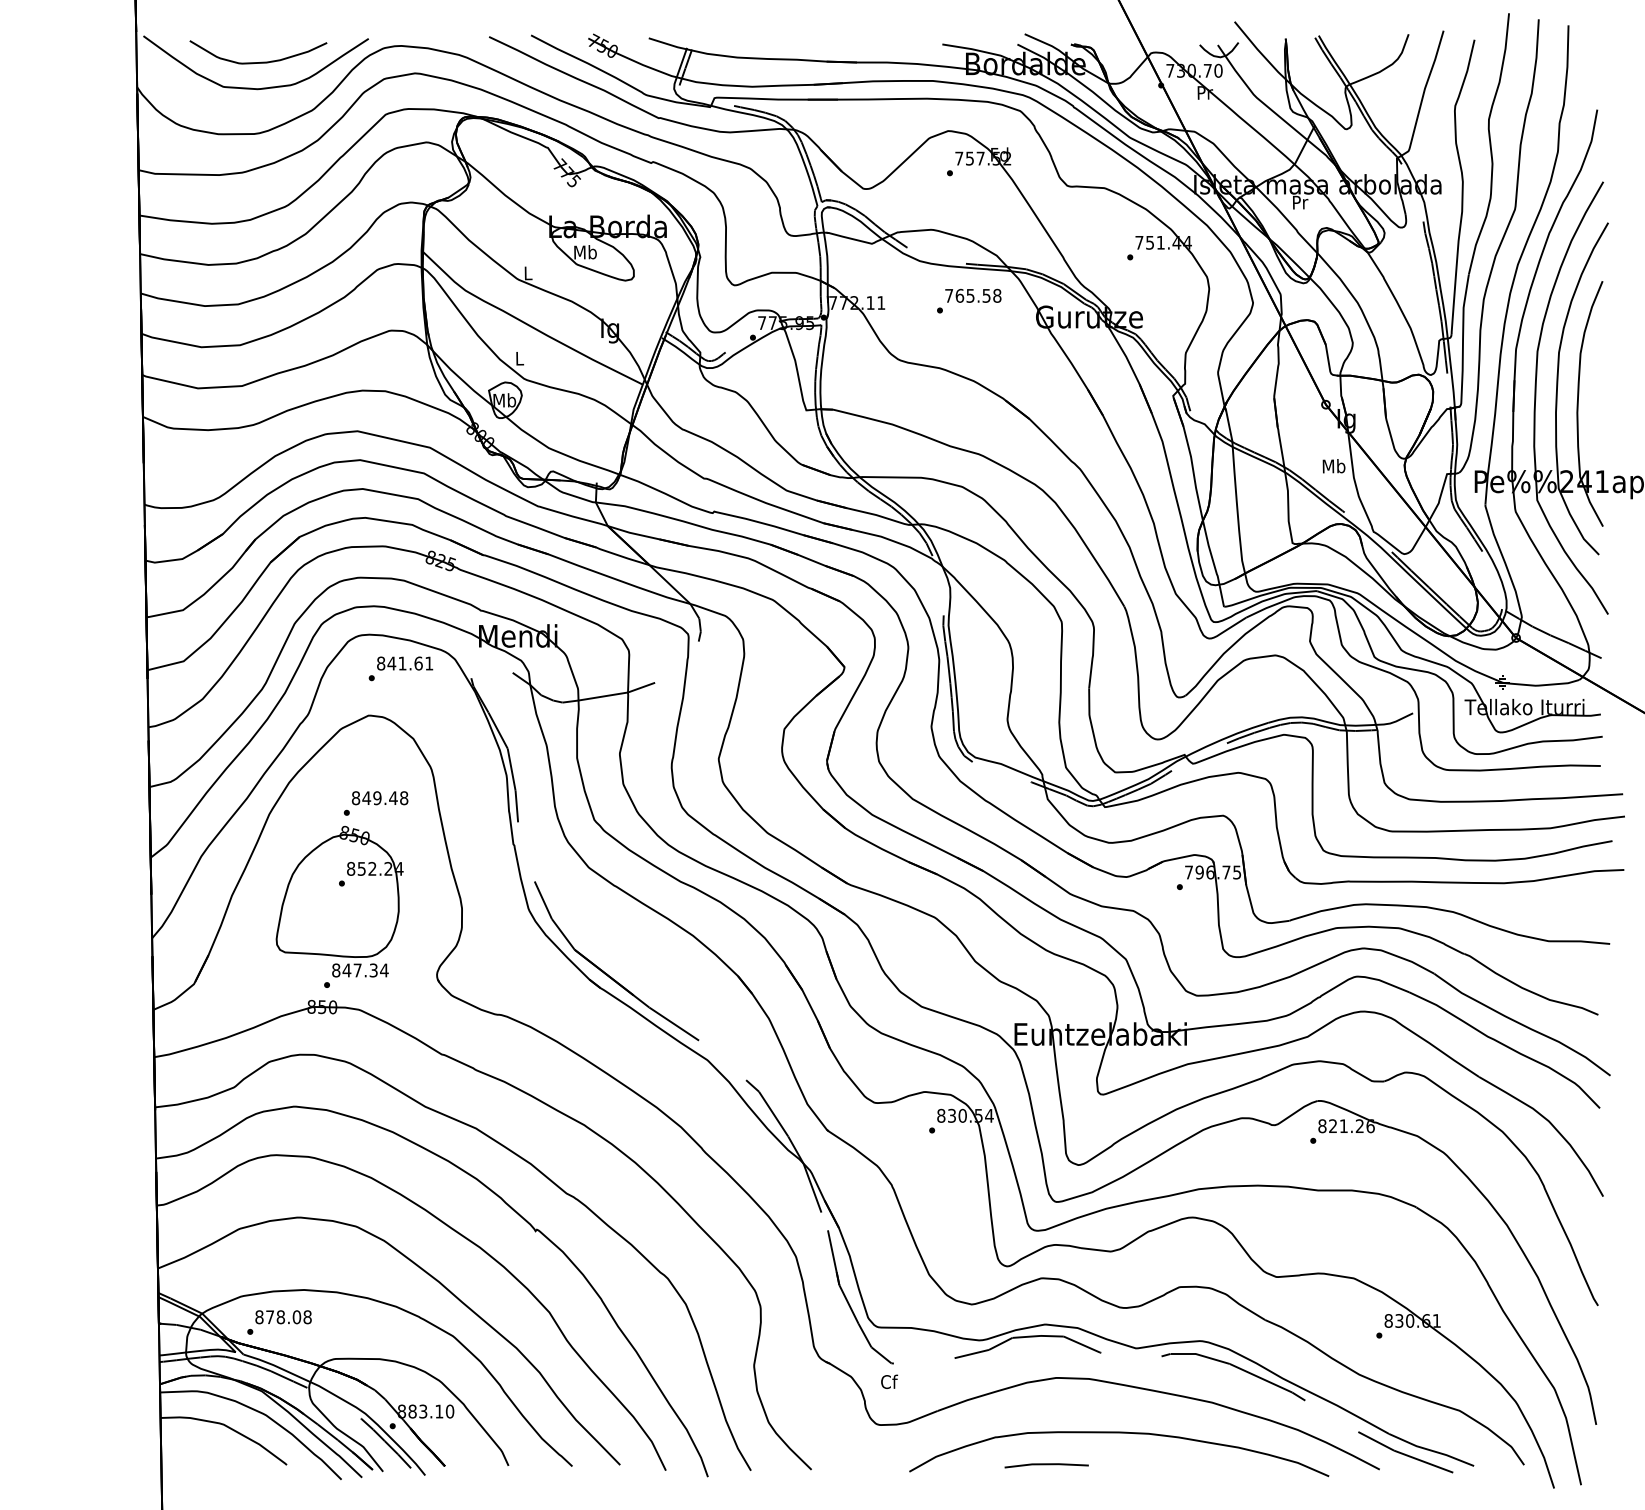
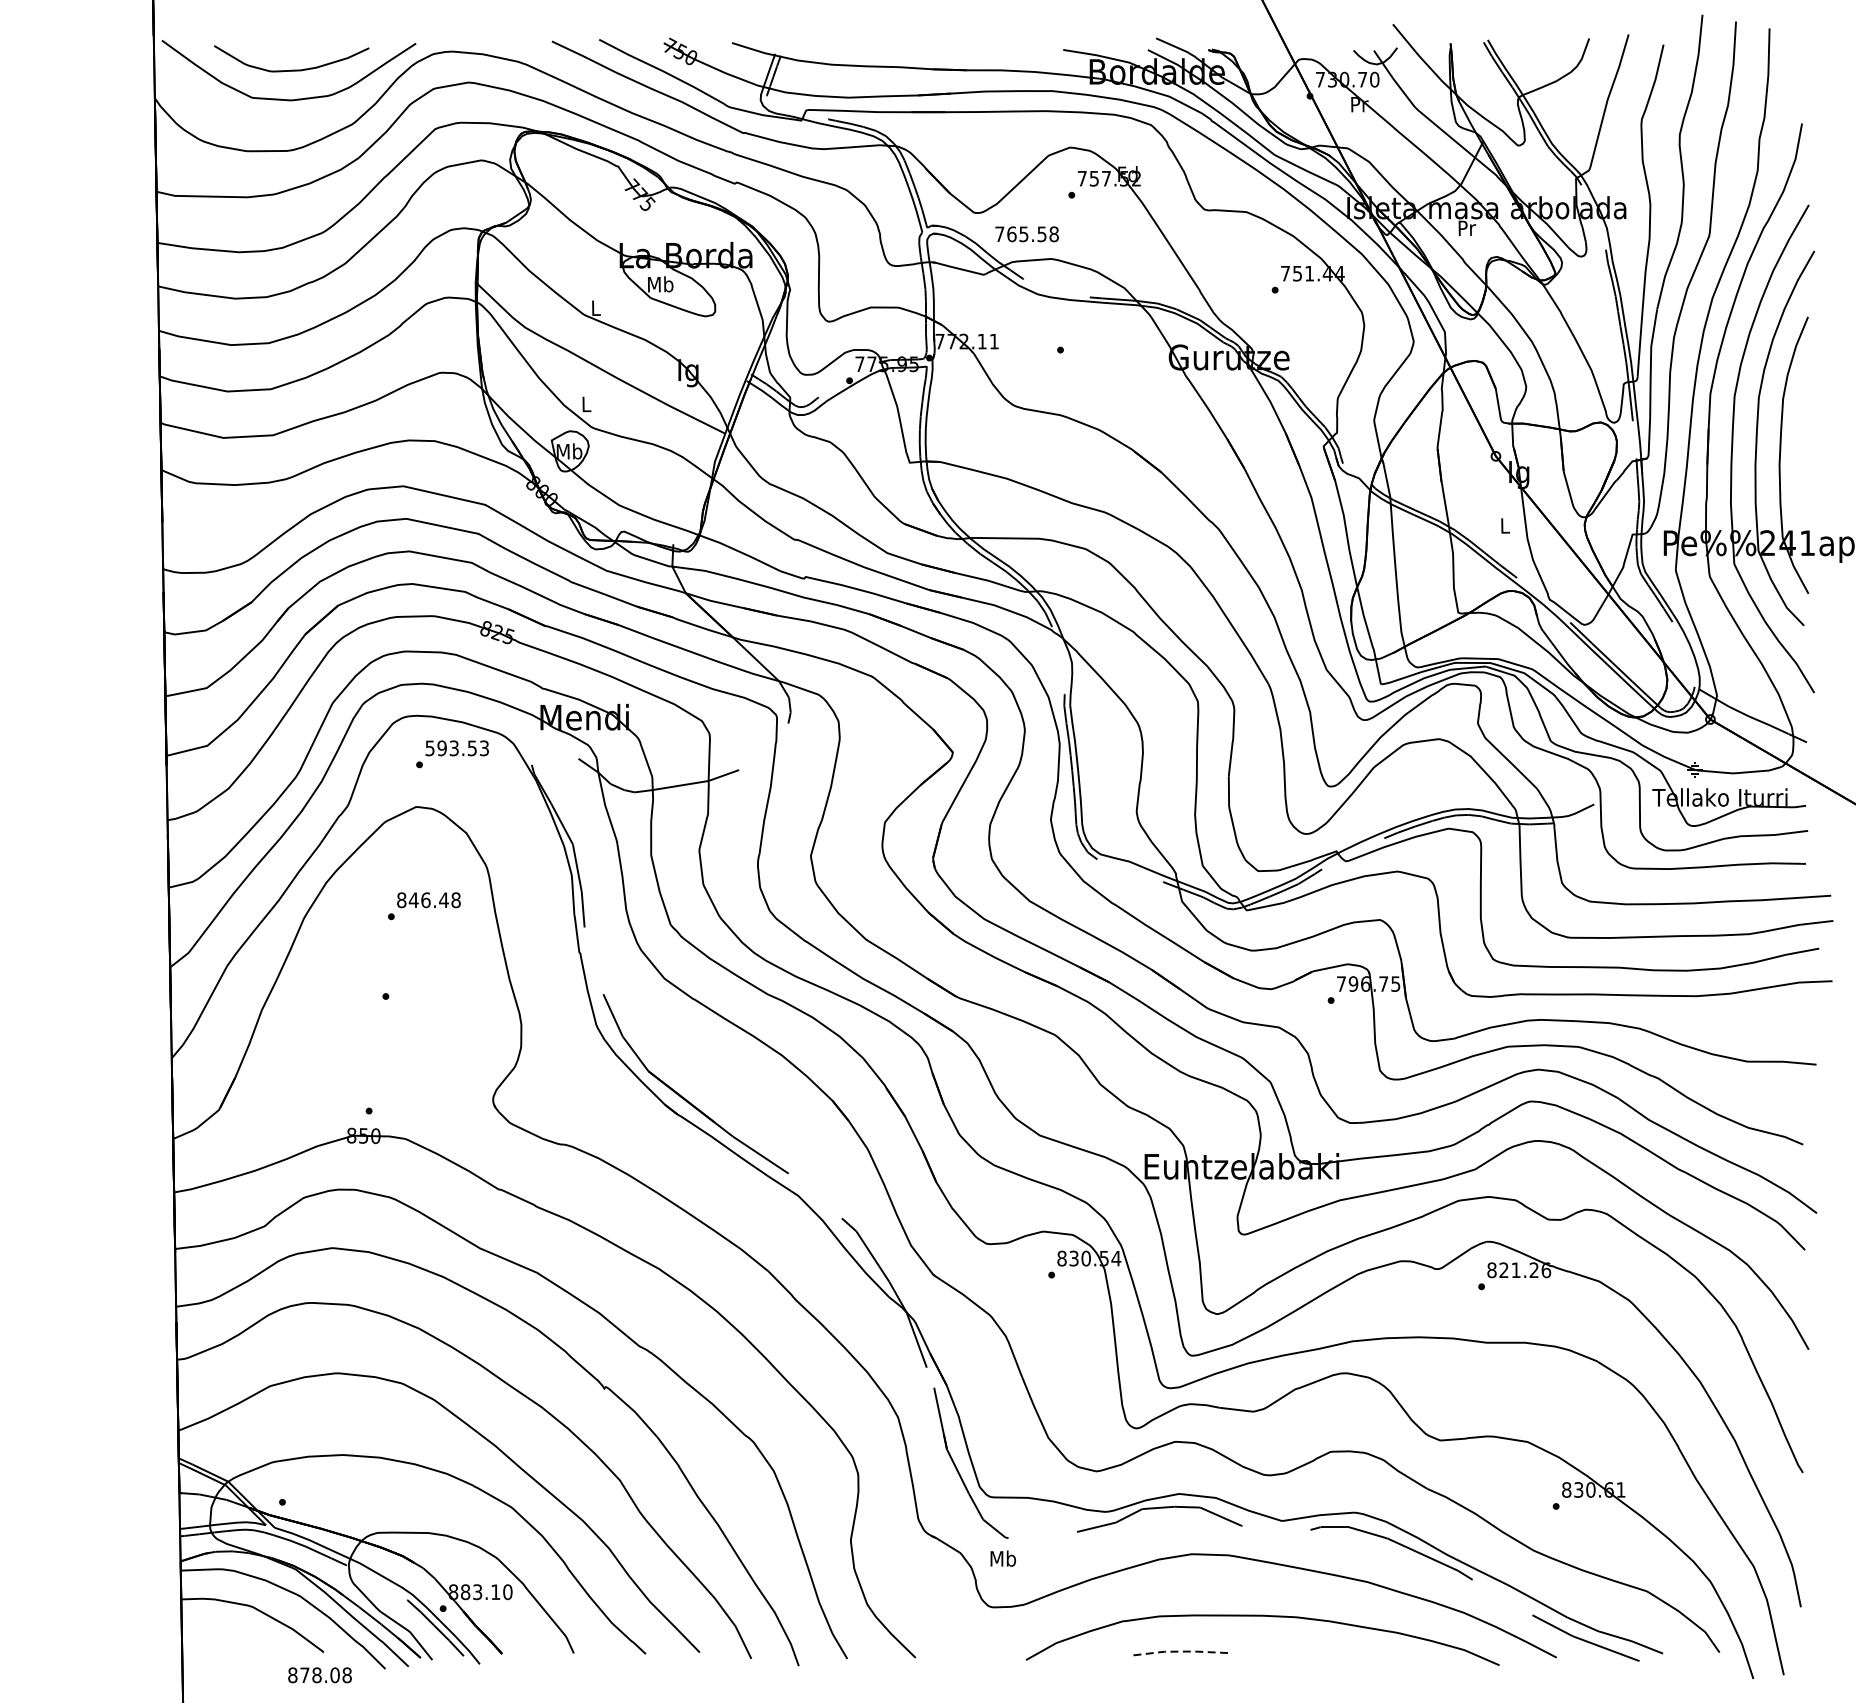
text: (973, 295) -> (1027, 233), moved
text: (1333, 466) -> (1504, 526), Mb -> L
text: (405, 663) -> (457, 748), 841.61 -> 593.53
text: (377, 798) -> (425, 900), 849.48 -> 846.48
part: (339, 901) -> (383, 1016), removed
text: (283, 1317) -> (319, 1675), moved
text: (889, 1381) -> (1003, 1558), Cf -> Mb
line: (1047, 1464) -> (1181, 1651), solid -> dashed

